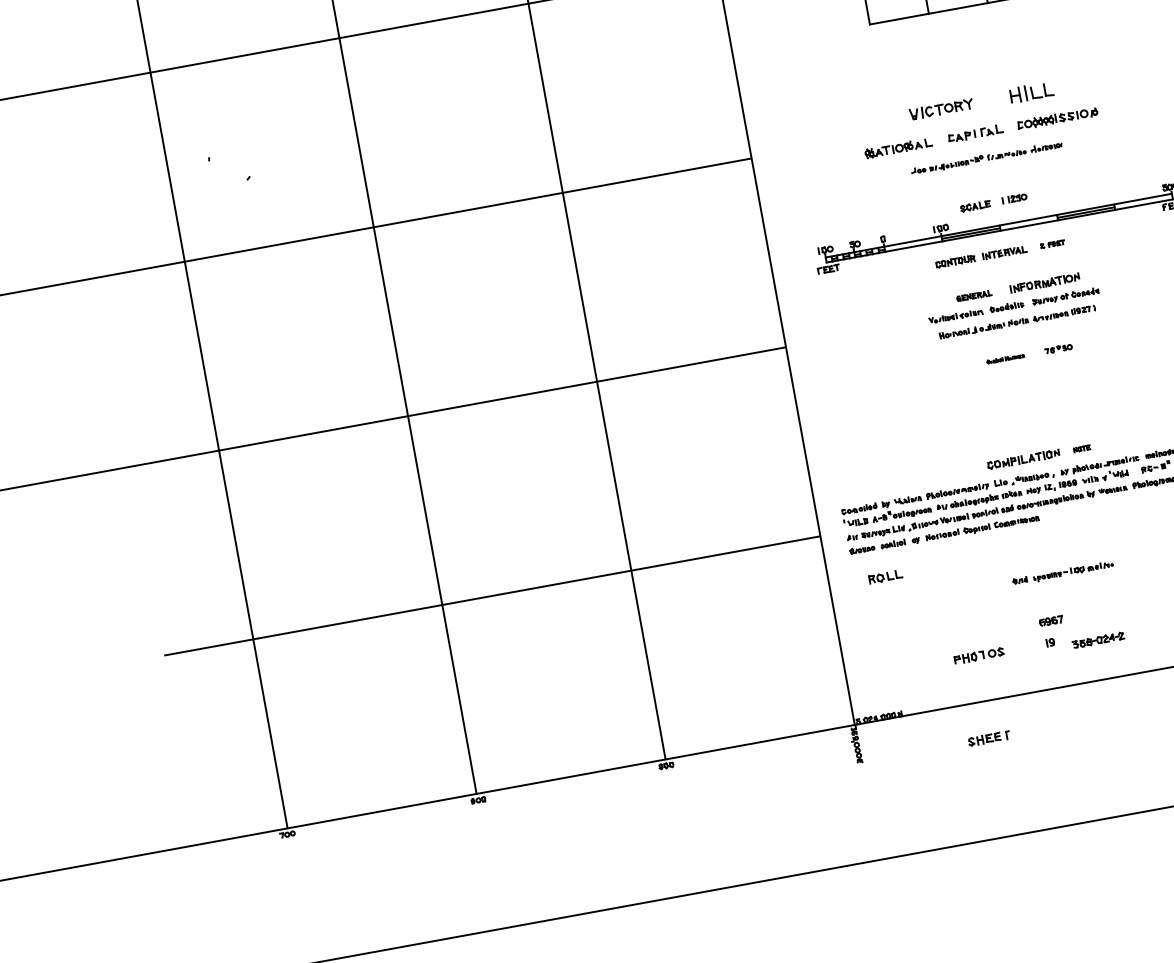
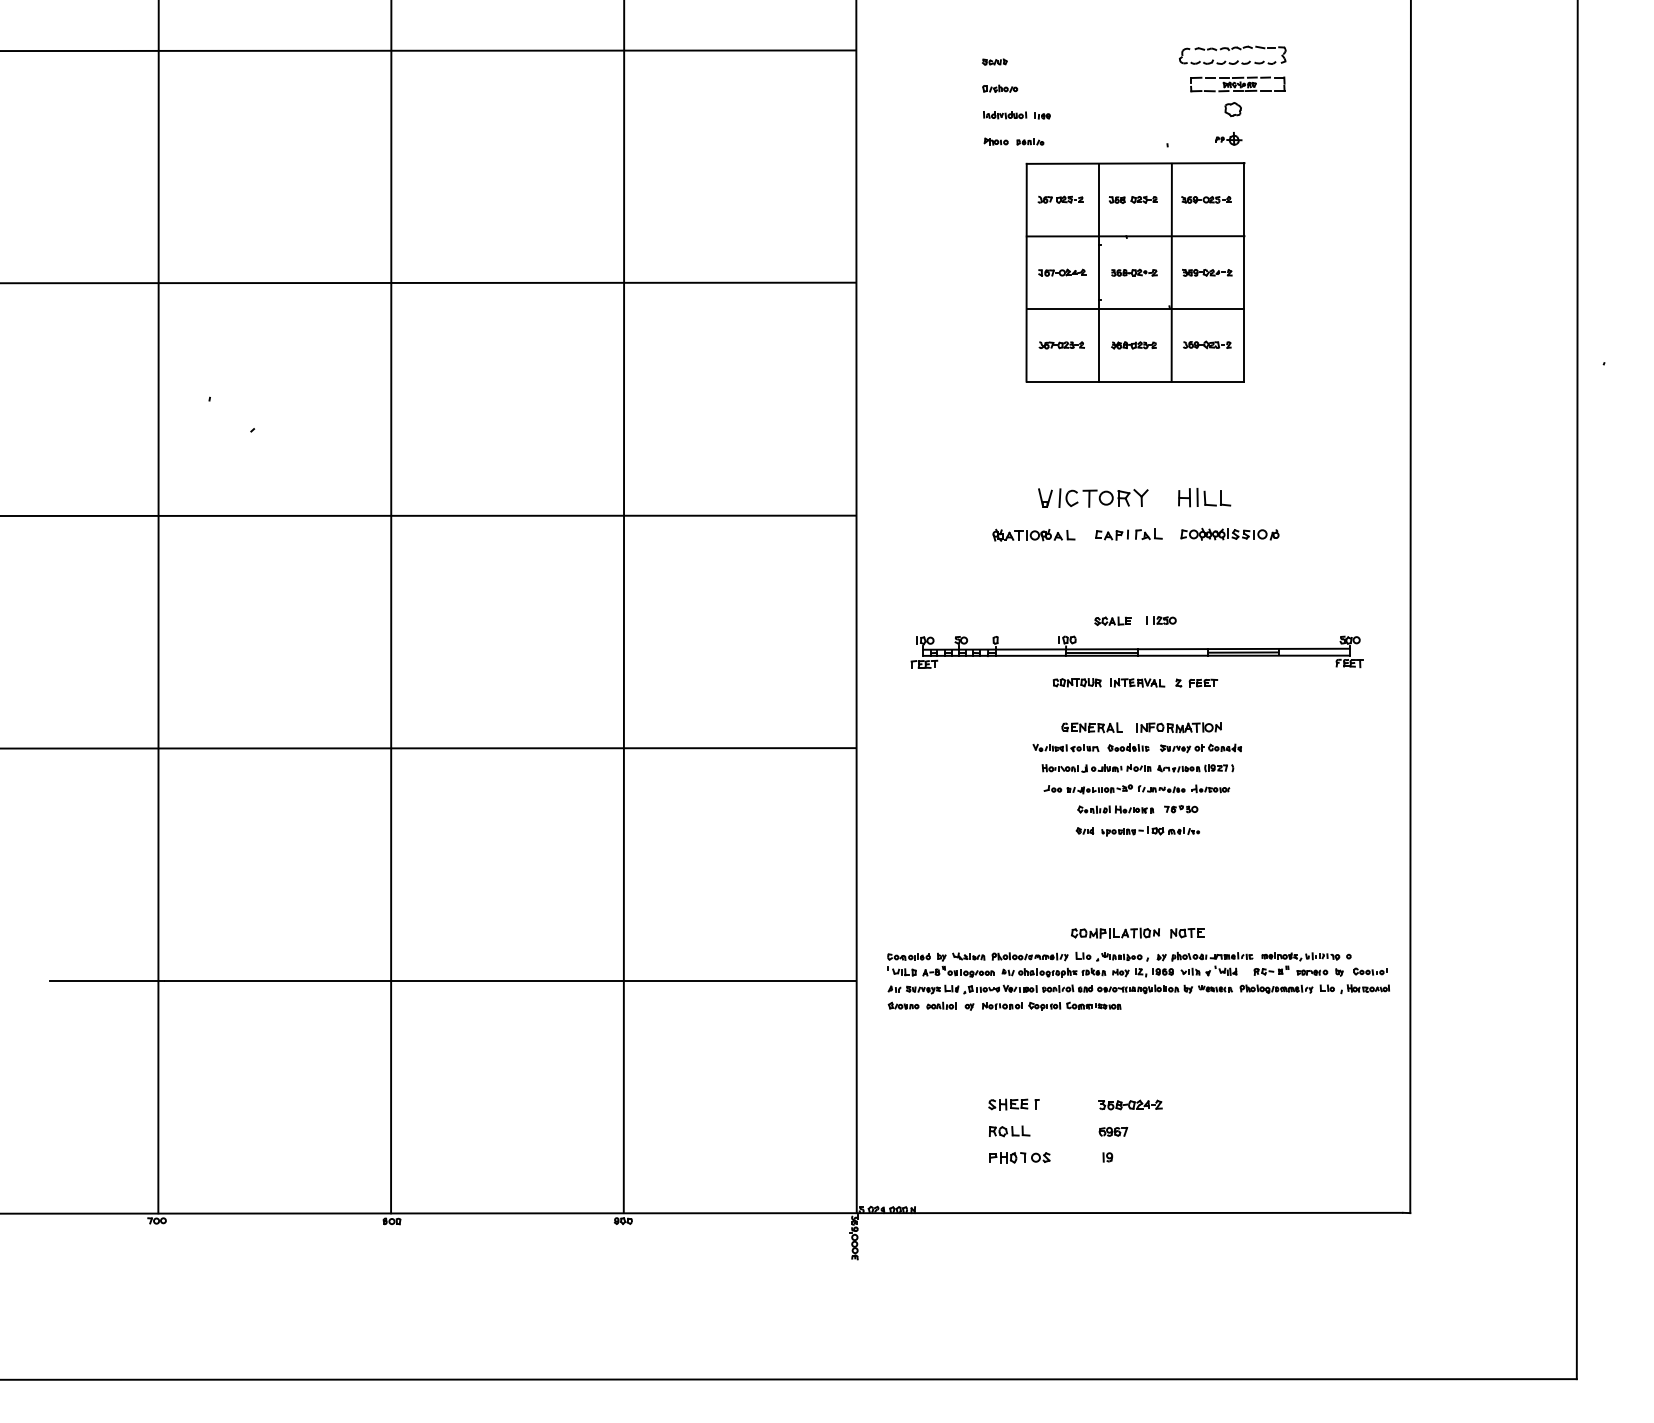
part: (941, 108) -> (1093, 497), size x1.43
part: (986, 158) -> (1136, 789), moved
part: (1052, 243) -> (1196, 682), size x1.43
part: (973, 295) -> (1091, 727), size x1.43
part: (1005, 358) -> (1115, 809), size x1.67
part: (1082, 449) -> (1187, 933), size x1.67
part: (1062, 573) -> (1137, 831), moved
part: (885, 577) -> (1009, 1131), moved
part: (1098, 639) -> (1130, 1104), moved
part: (988, 738) -> (1013, 1104), moved

